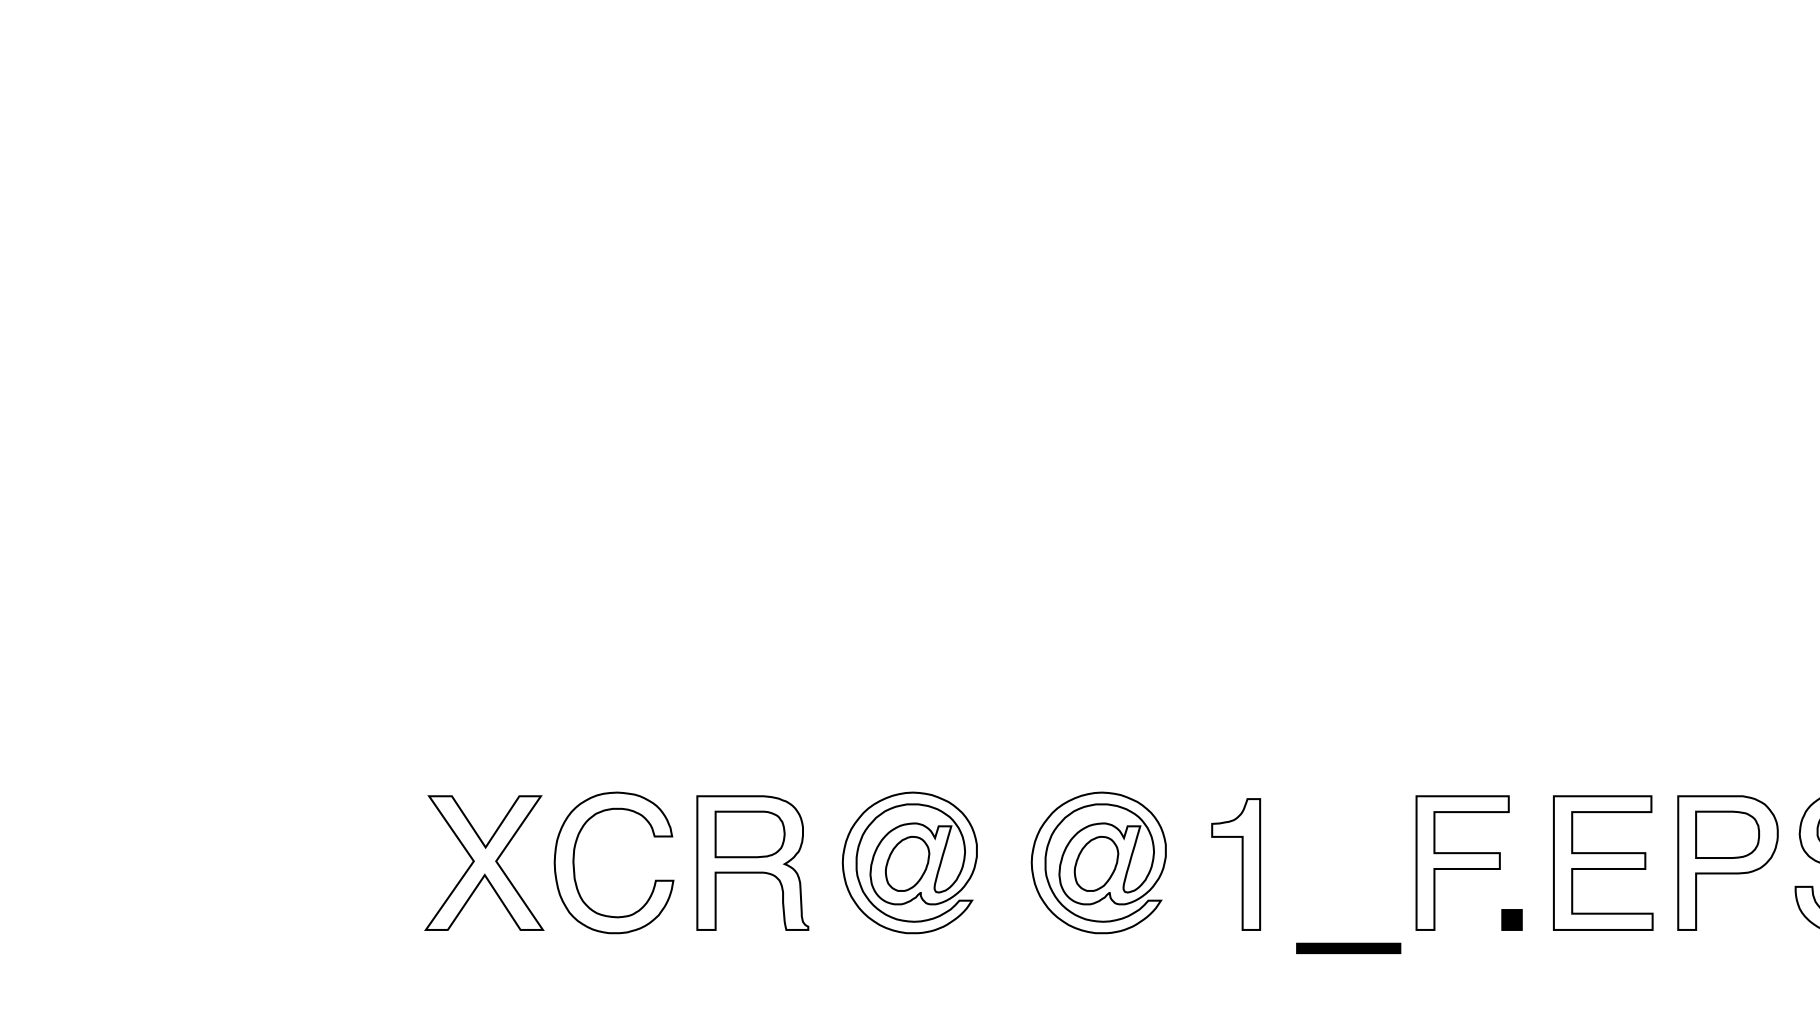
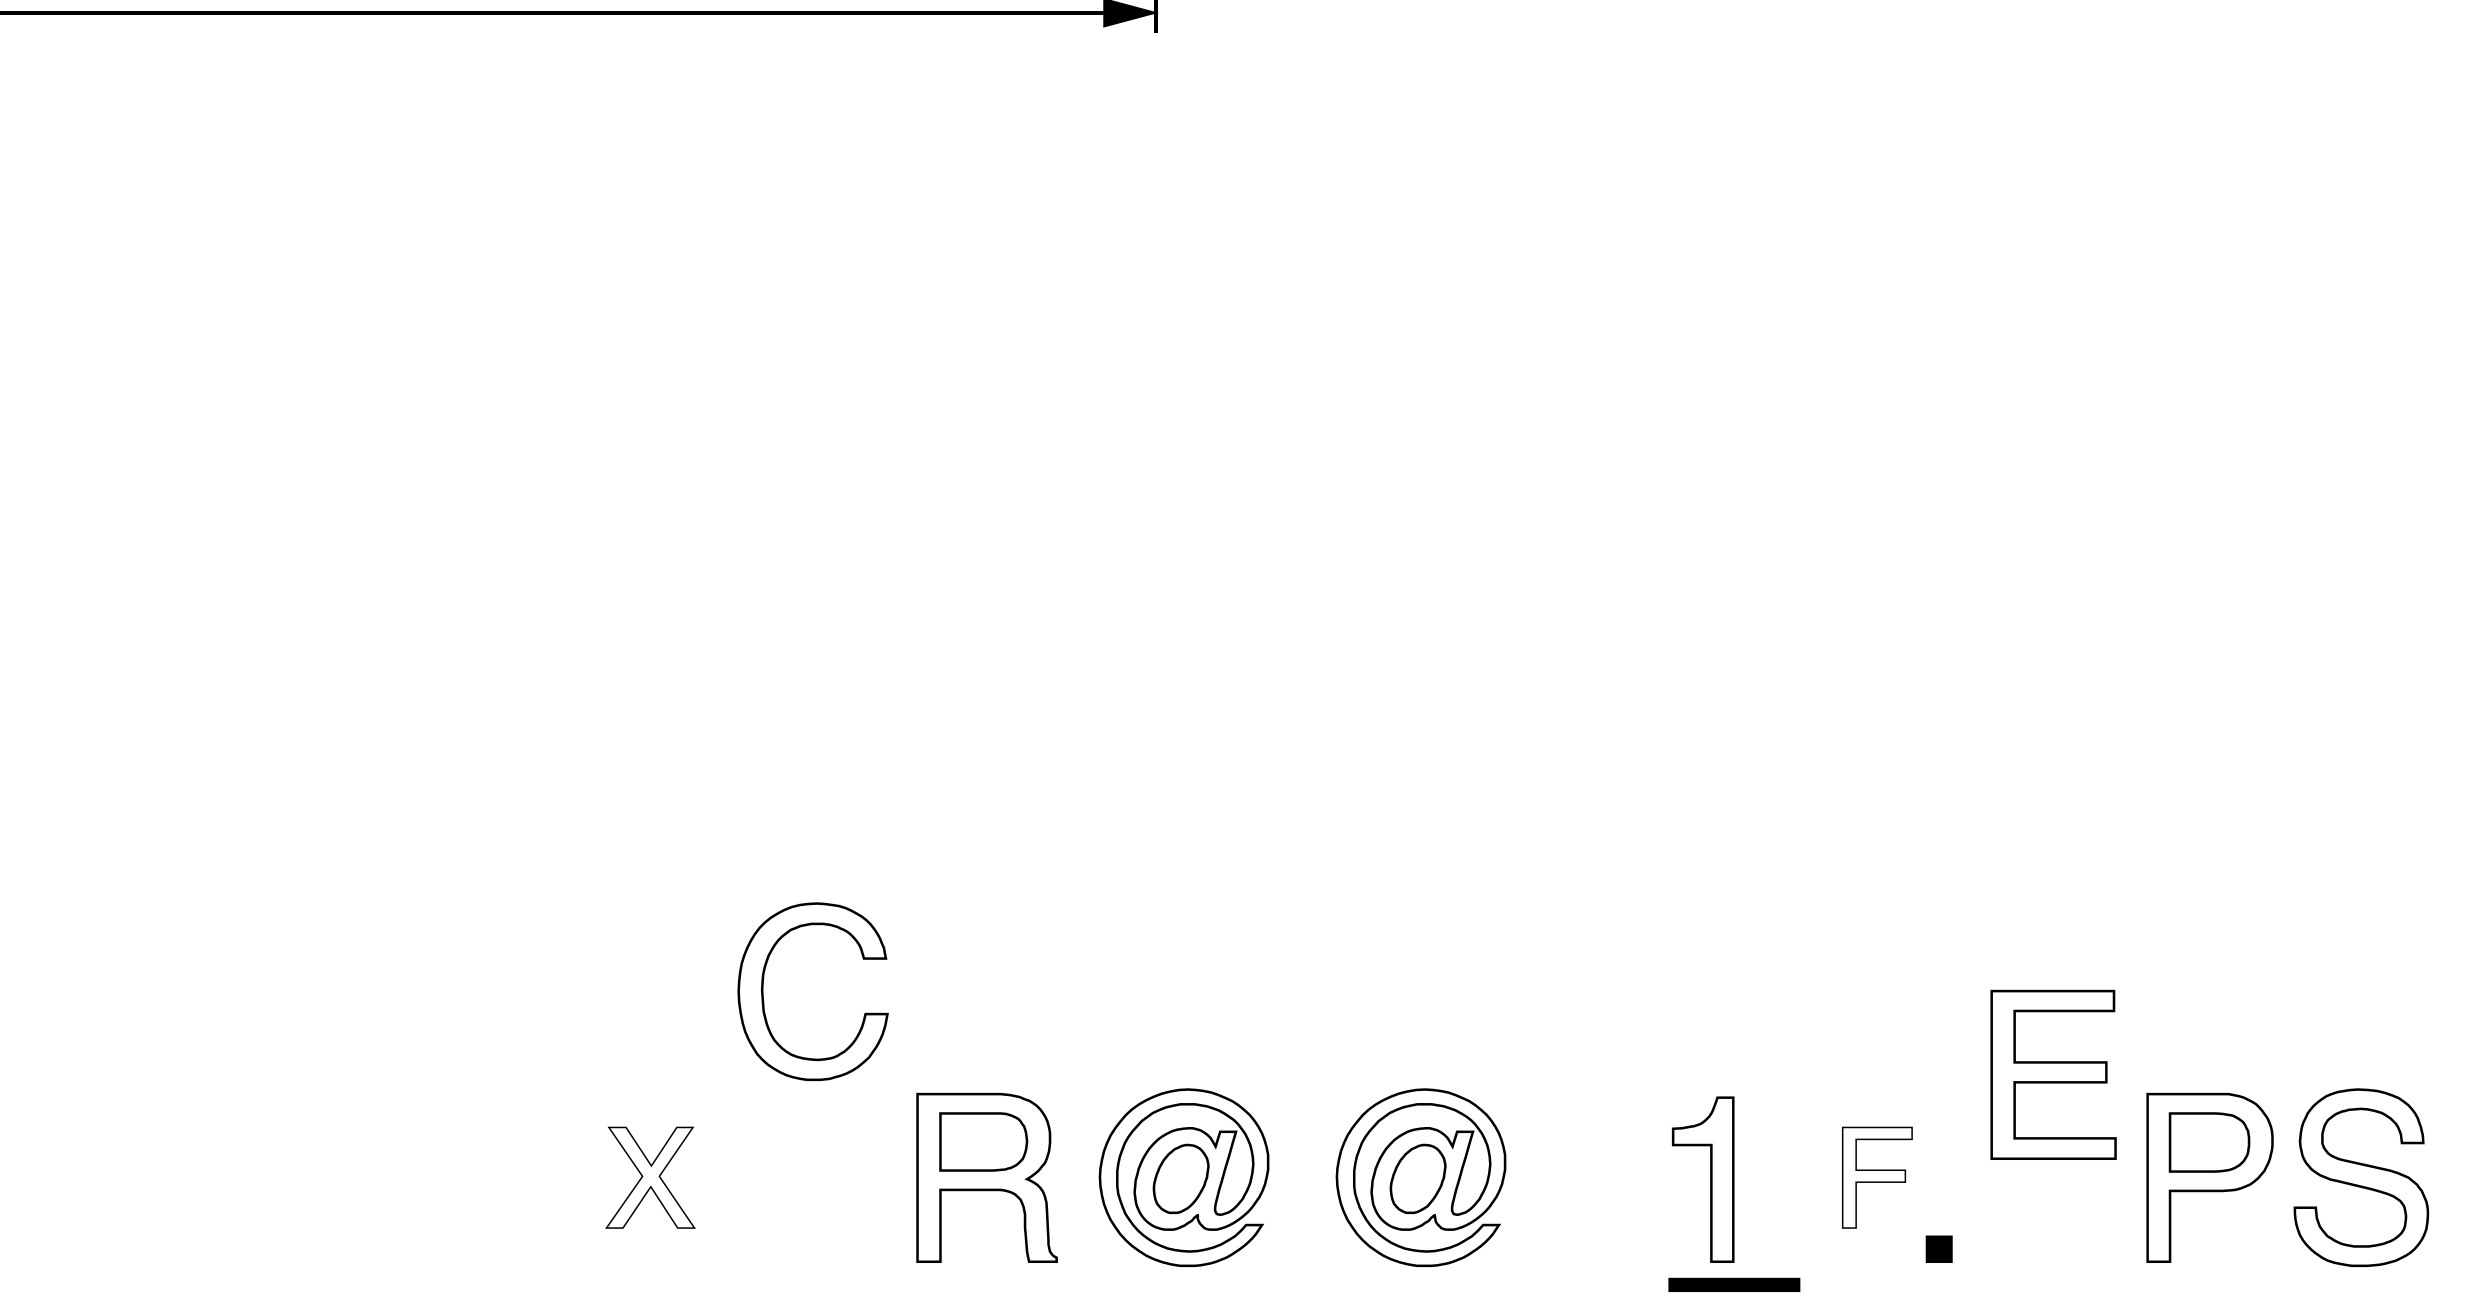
part: (484, 862) -> (650, 1177), size x0.6
part: (574, 862) -> (763, 991), moved
part: (1462, 862) -> (1877, 1177), size x0.6
part: (1603, 862) -> (2053, 1074), moved
part: (1241, 864) -> (1710, 1179), moved

